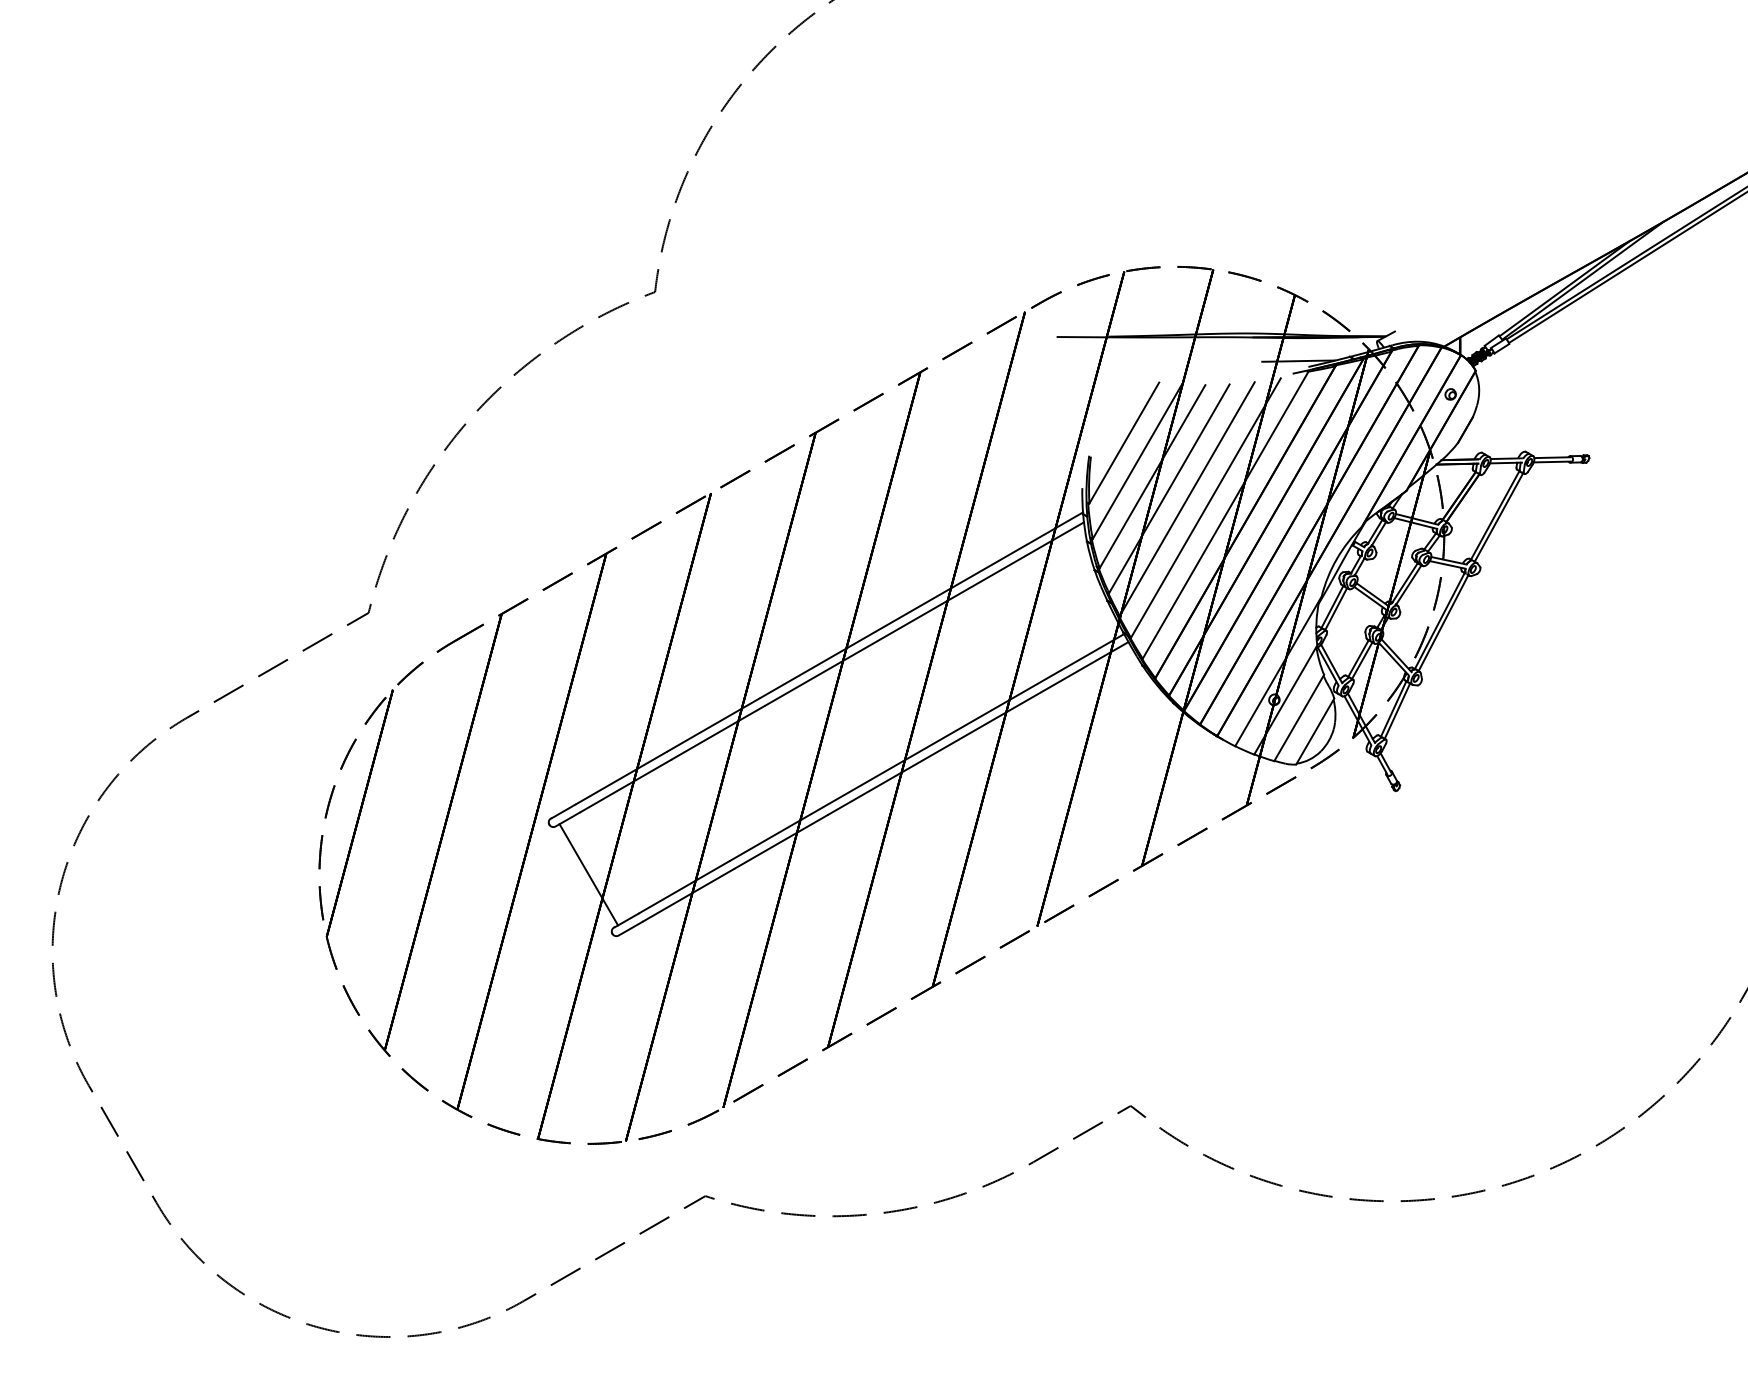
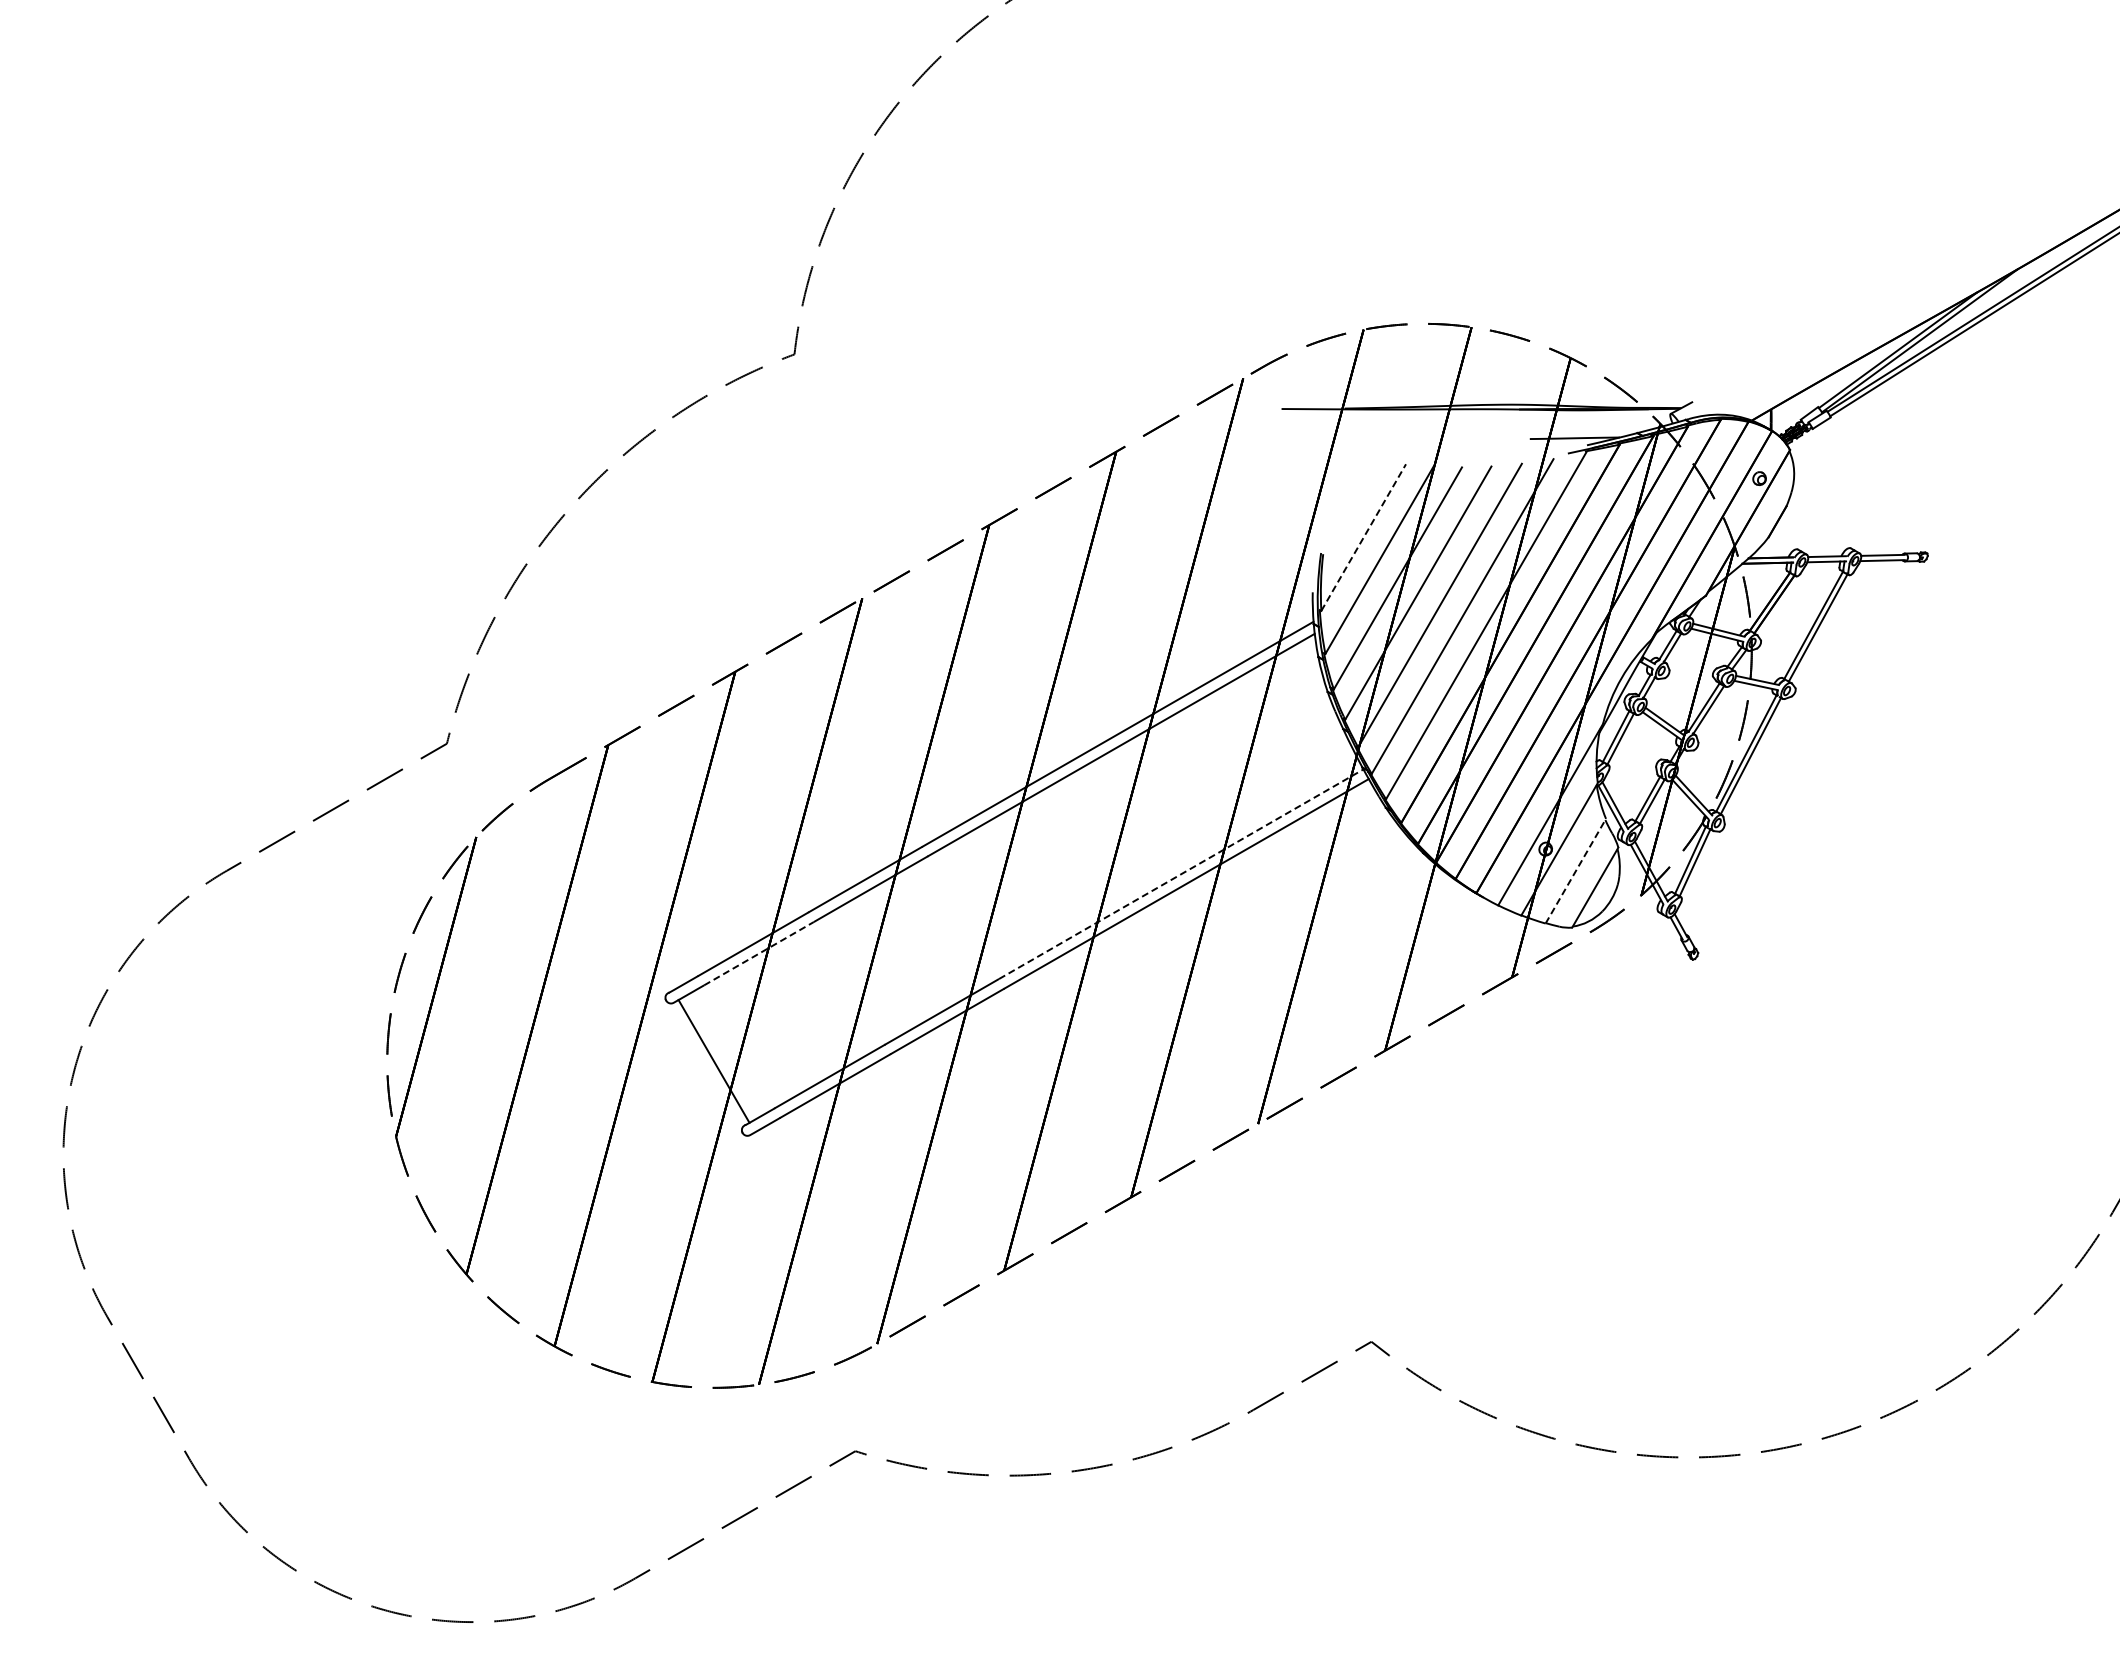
line: (1124, 442) -> (1363, 537), solid -> dashed
line: (1299, 717) -> (1576, 870), solid -> dashed
line: (974, 719) -> (1181, 873), solid -> dashed
line: (626, 785) -> (759, 953), solid -> dashed

